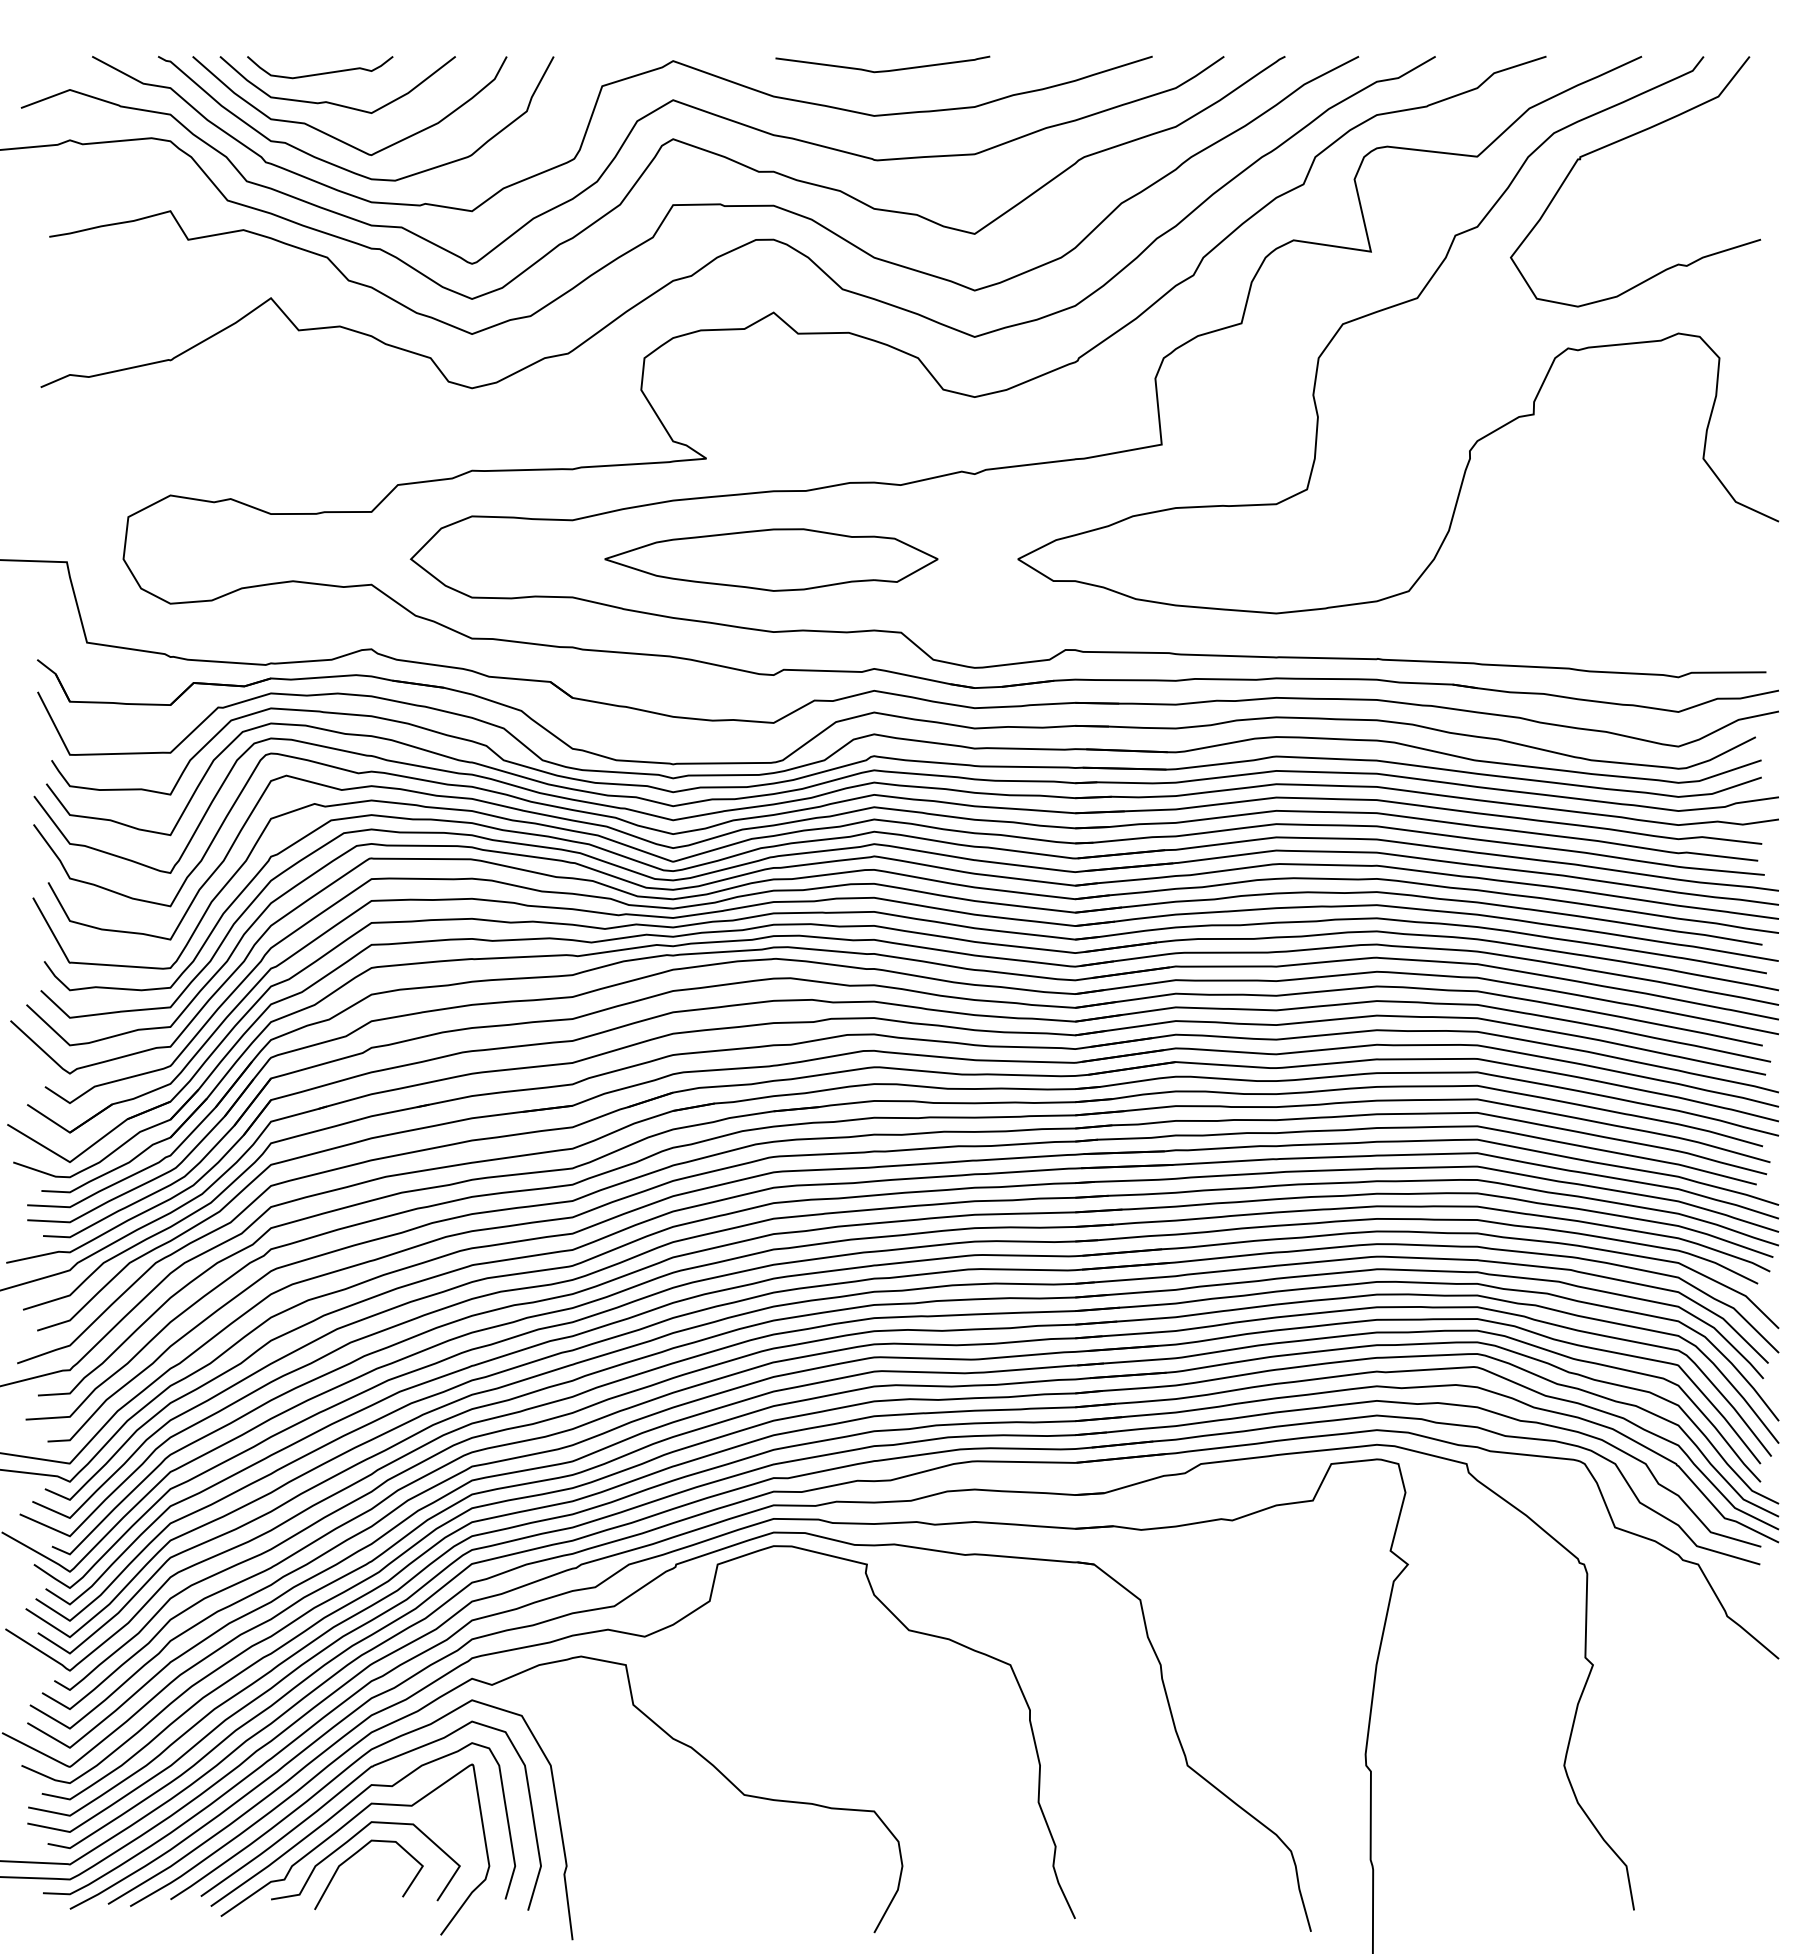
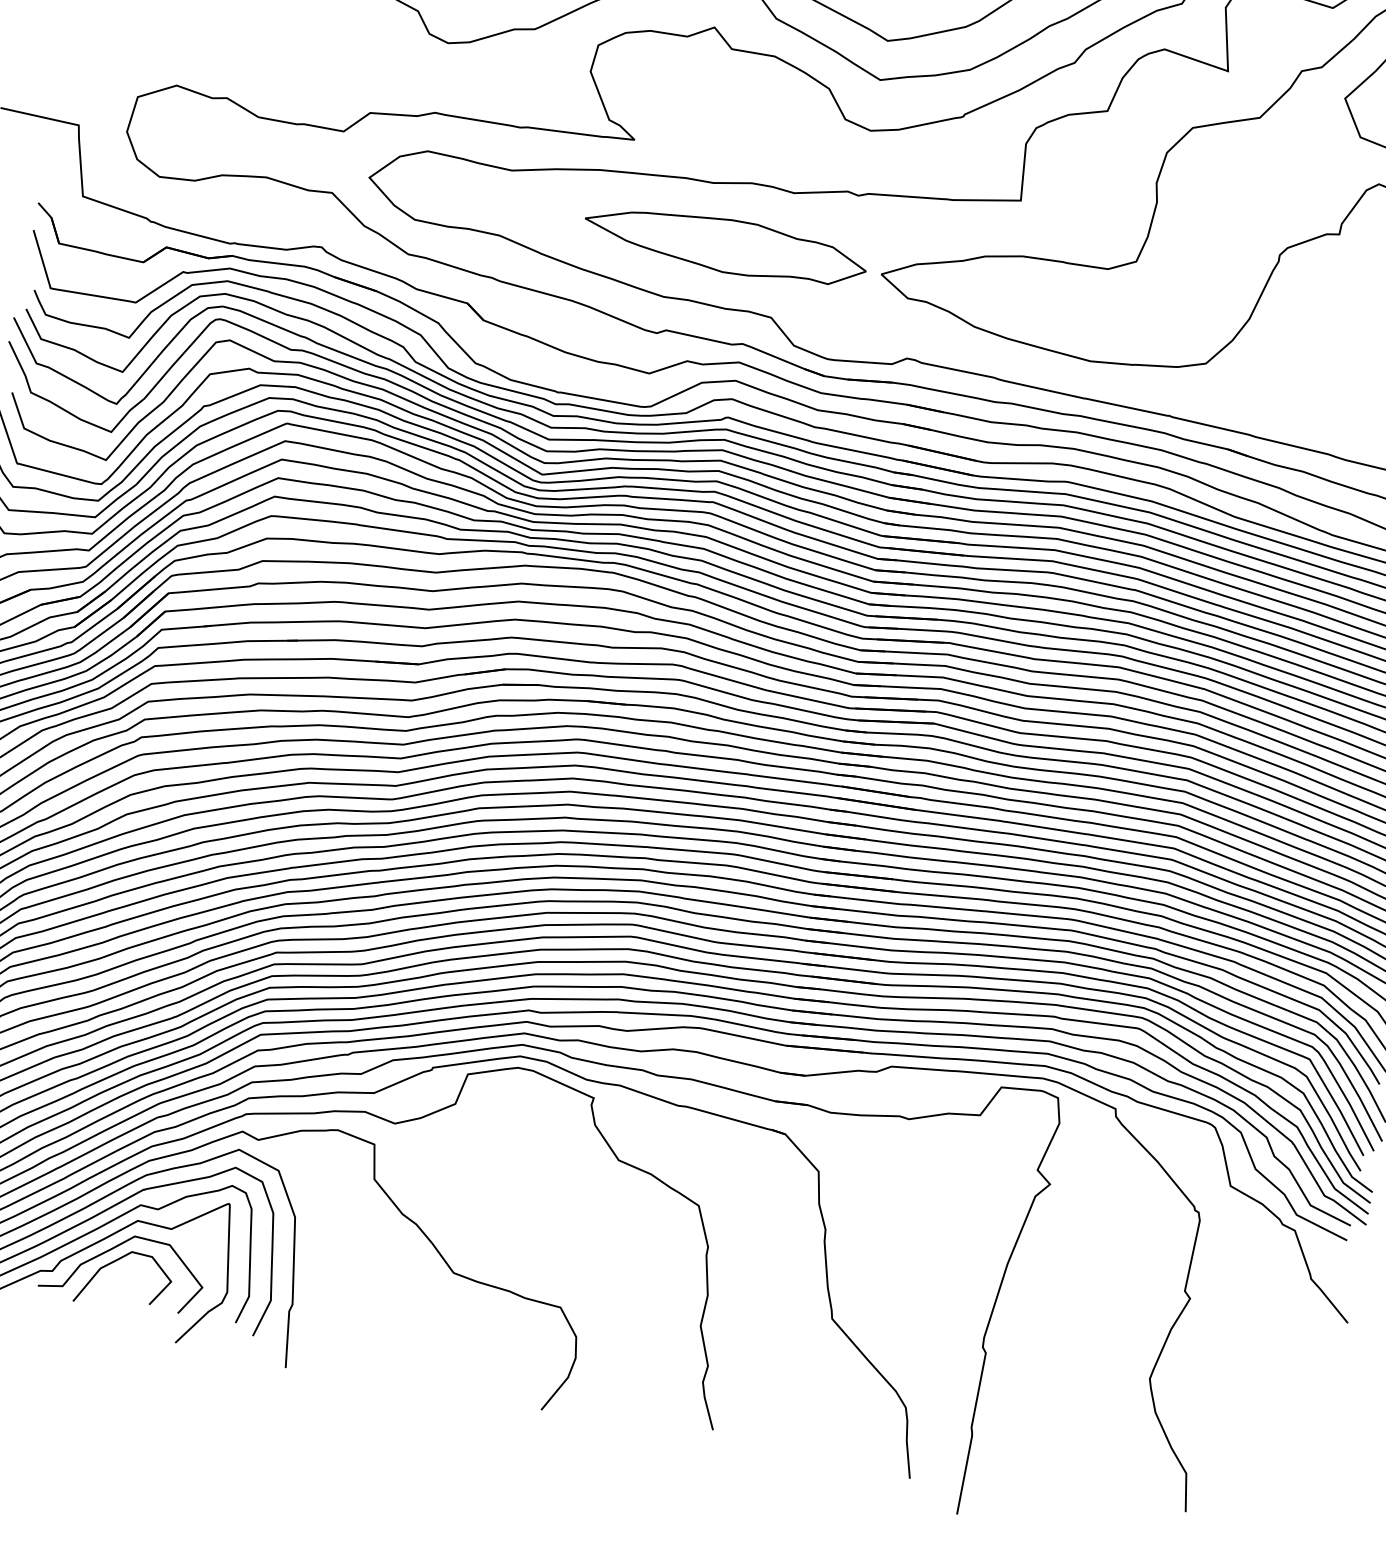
part: (771, 559) -> (725, 245), moved

